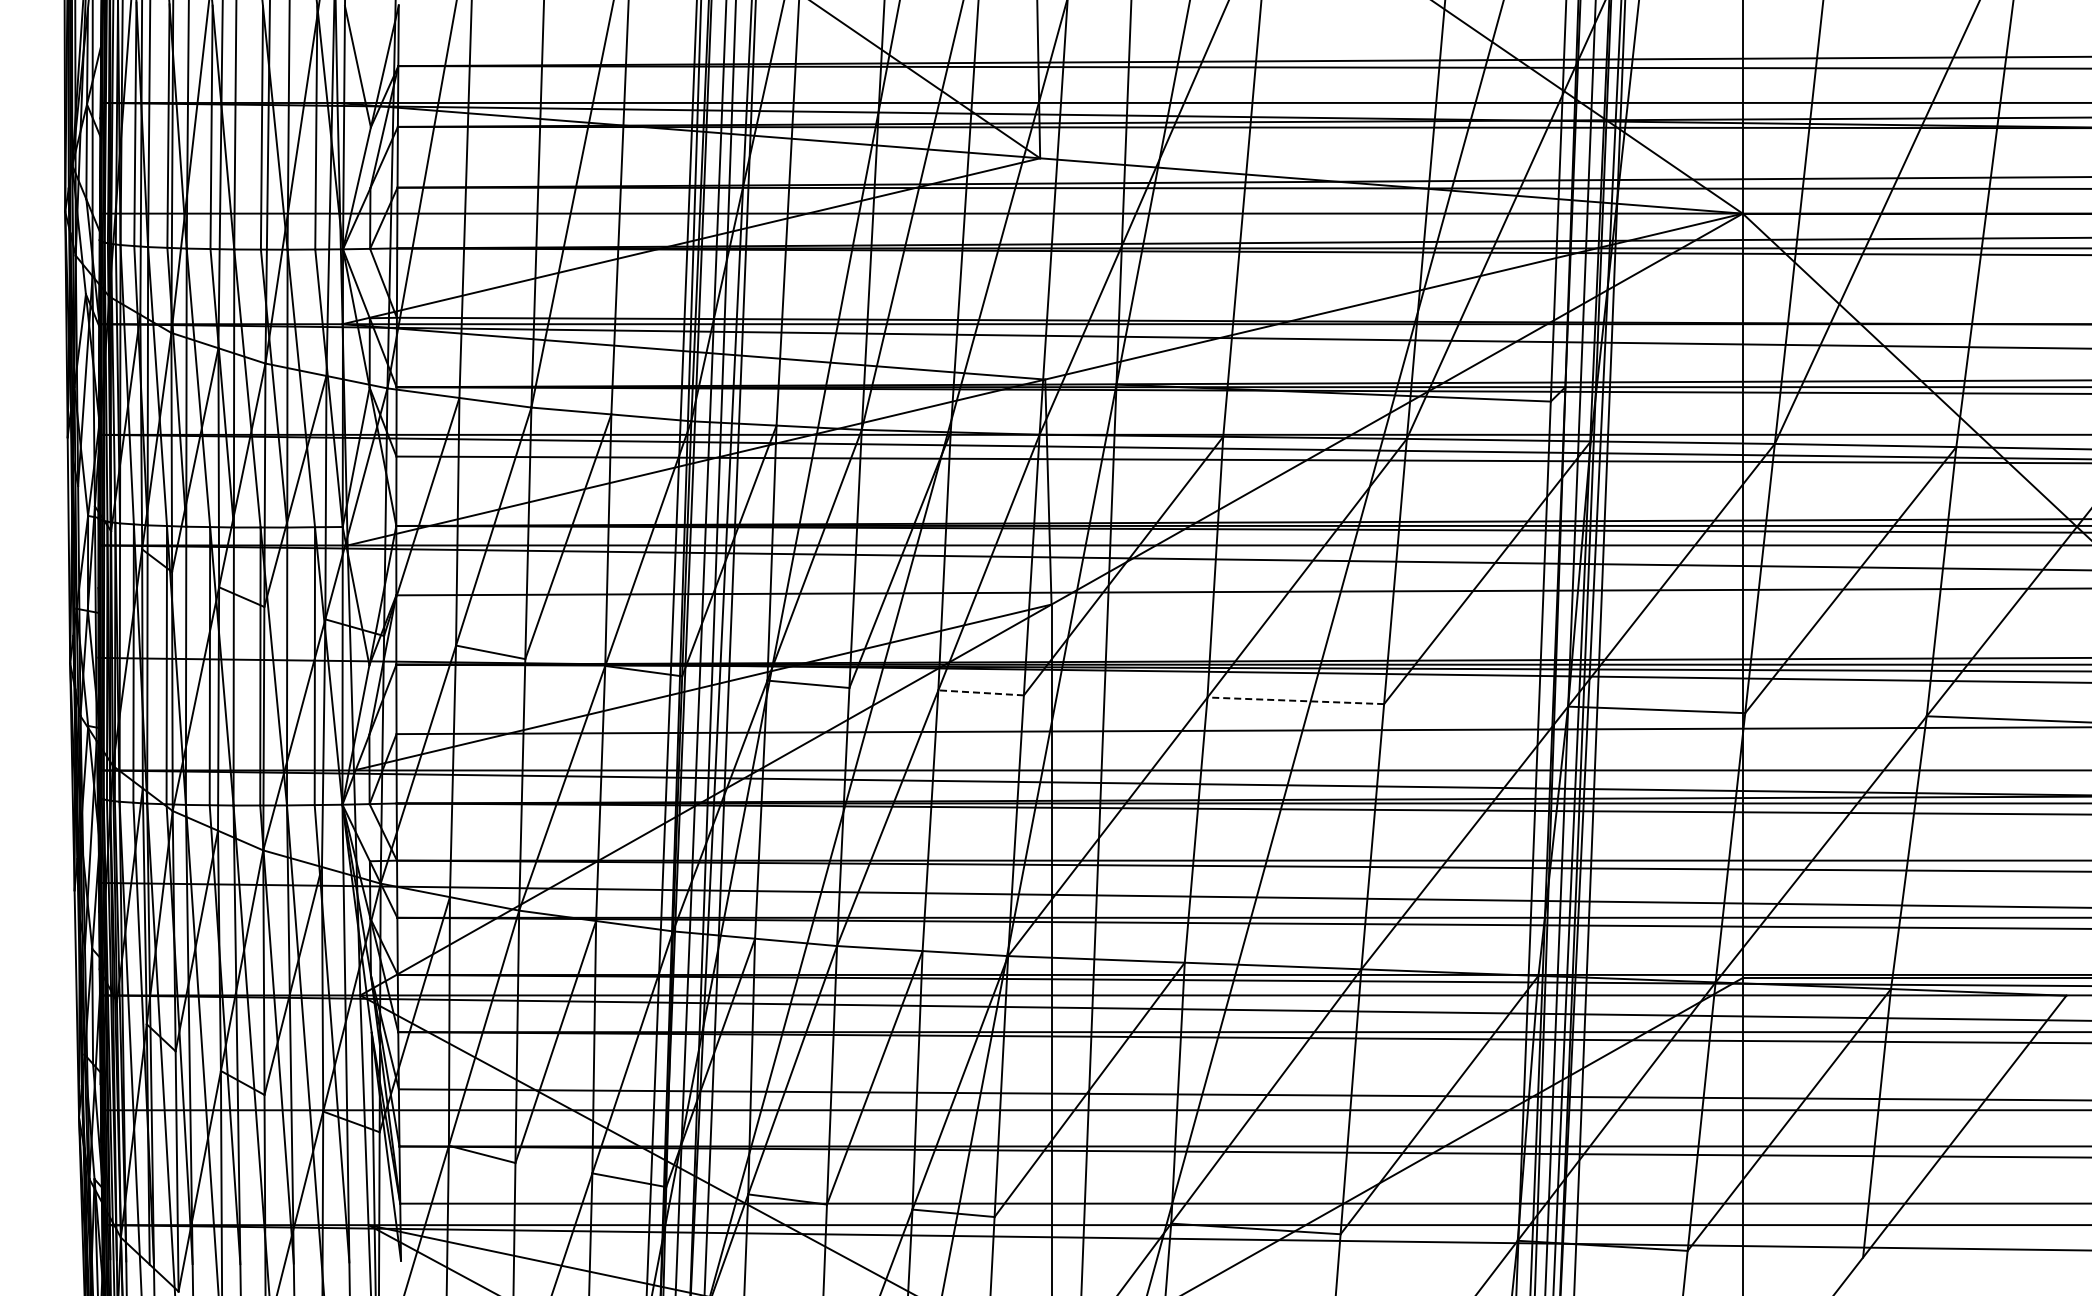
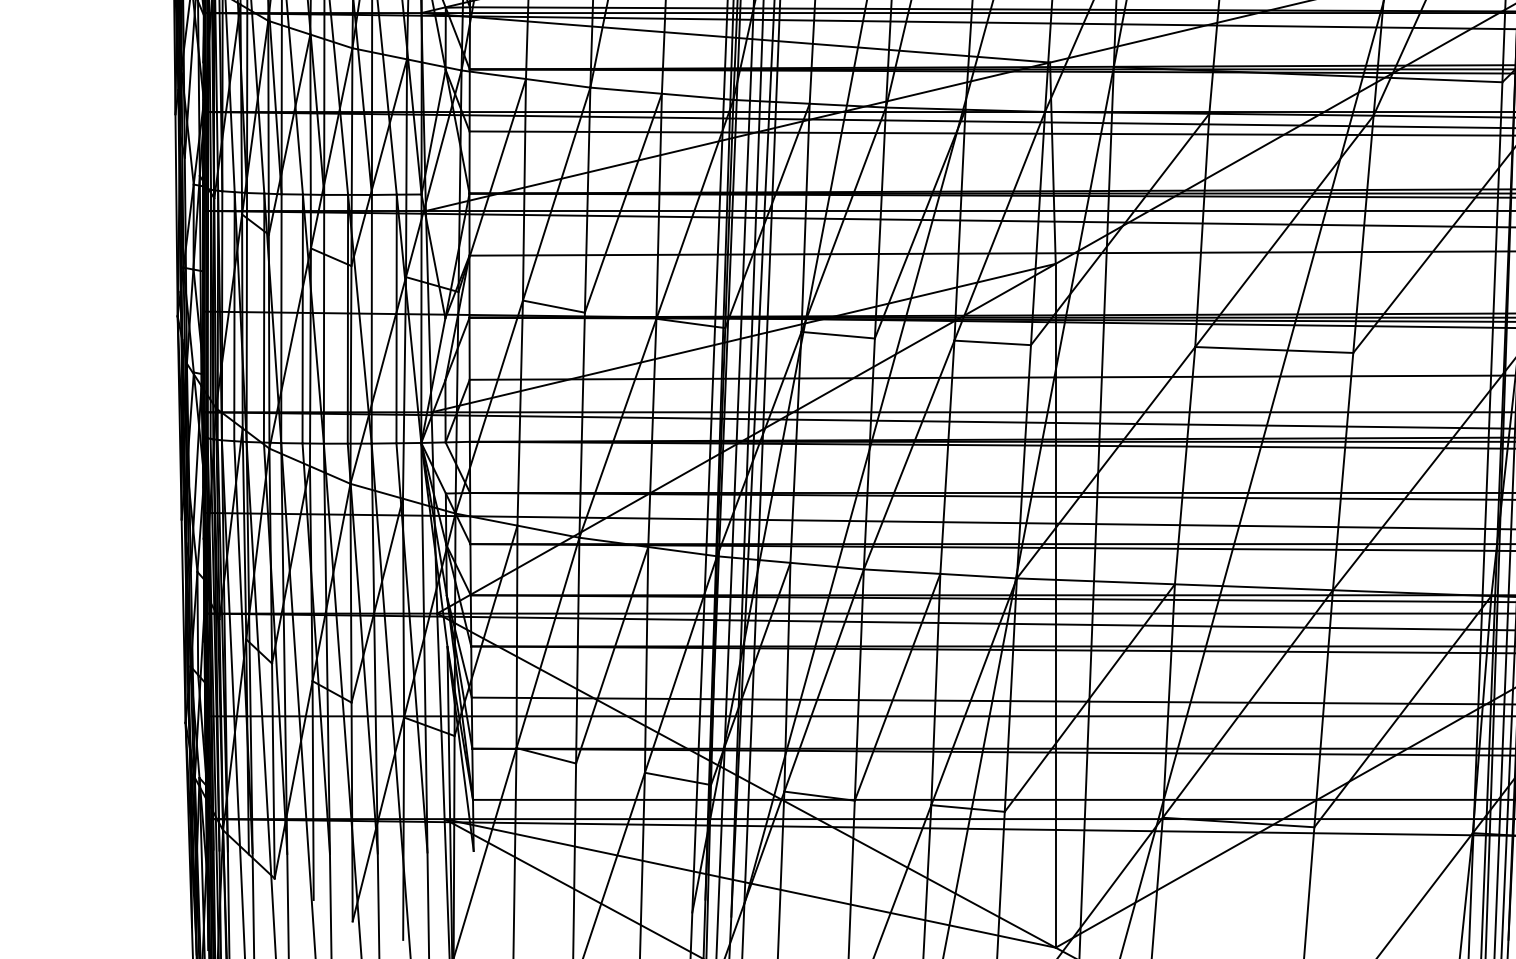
line: (981, 692) -> (993, 342), dashed -> solid
line: (1295, 700) -> (1273, 349), dashed -> solid

